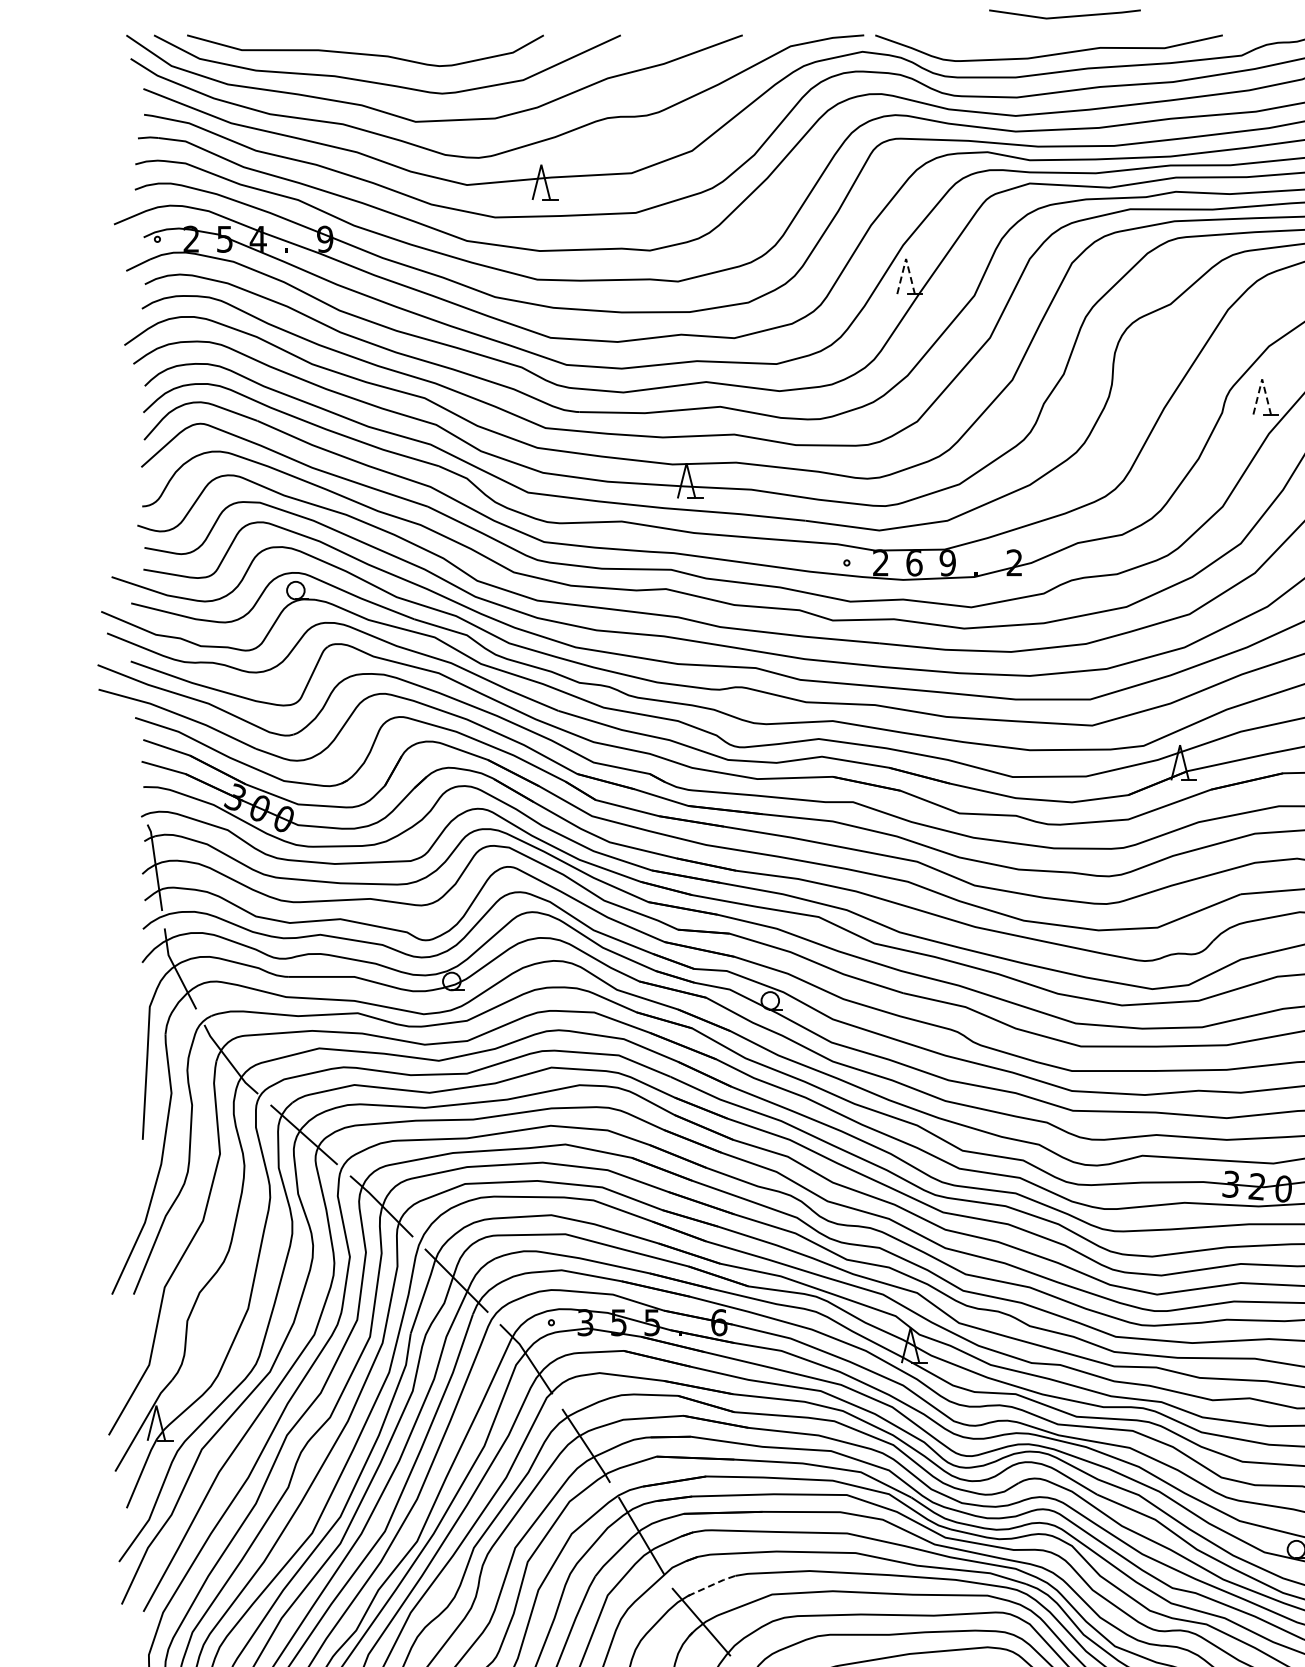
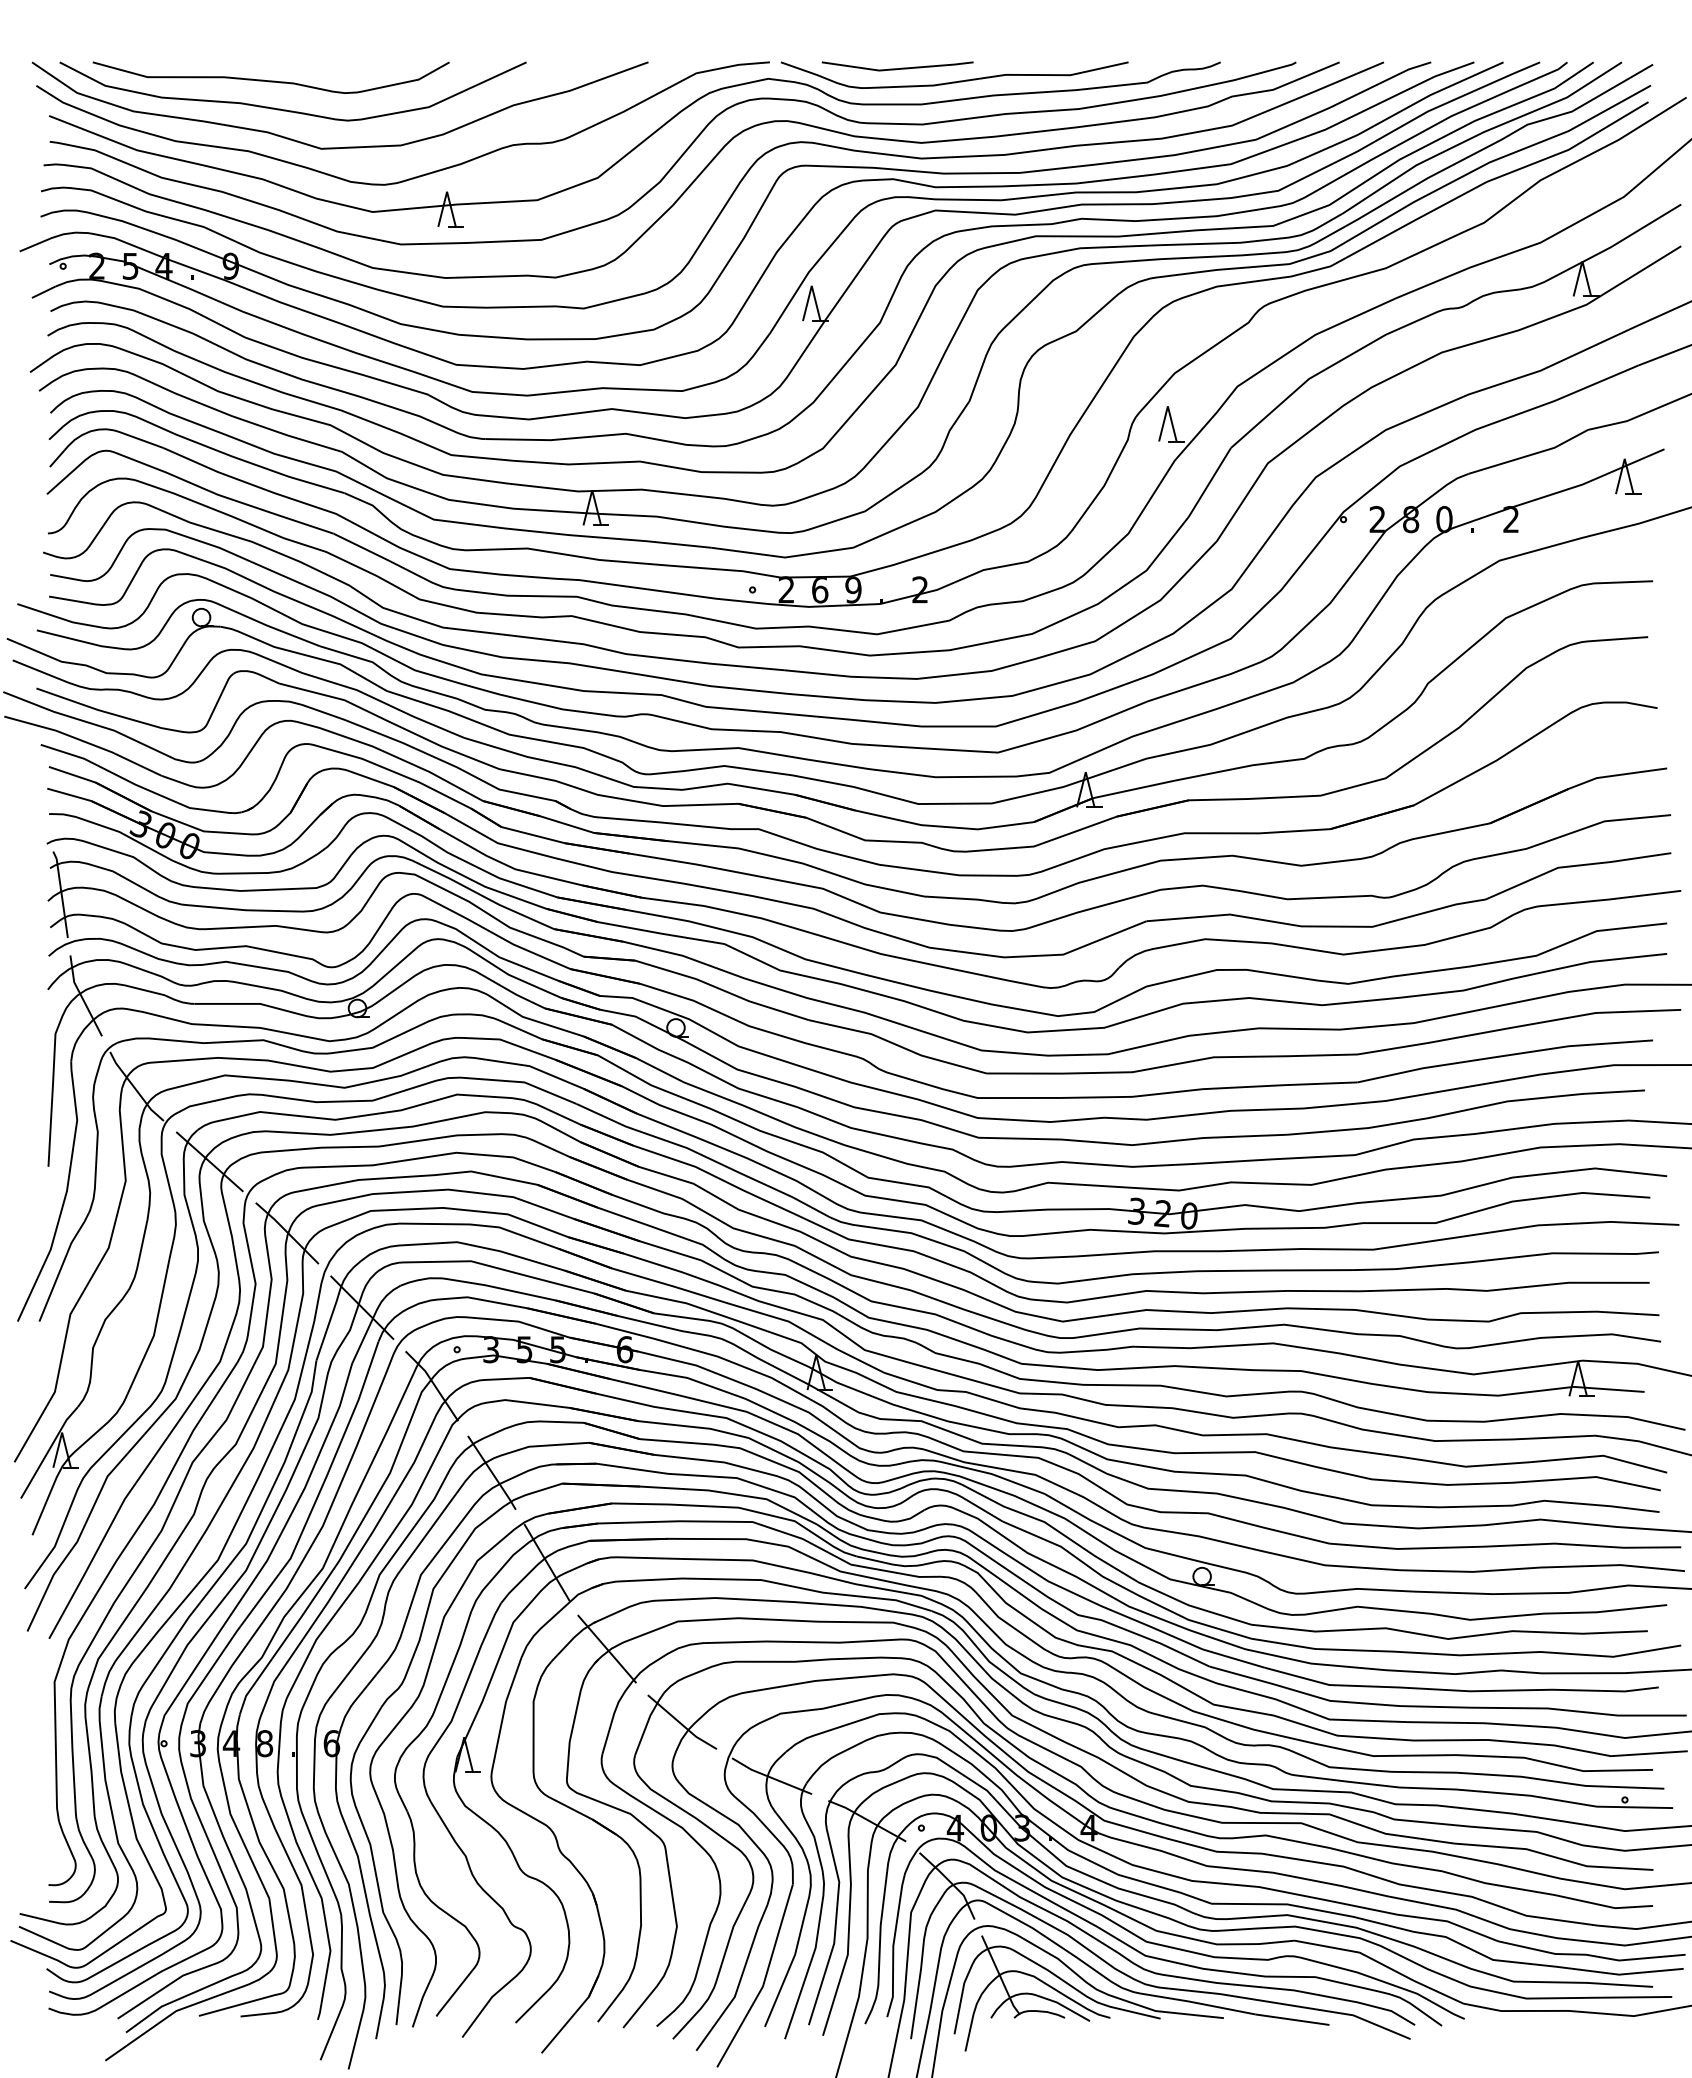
line: (1064, 16) -> (897, 68), moved
line: (905, 258) -> (811, 285), dashed -> solid
line: (1261, 379) -> (1167, 406), dashed -> solid
line: (711, 1585) -> (617, 1612), dashed -> solid

